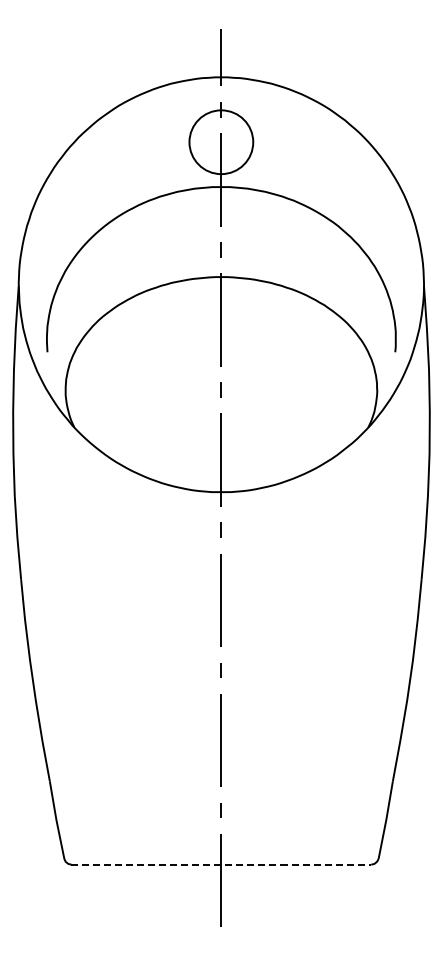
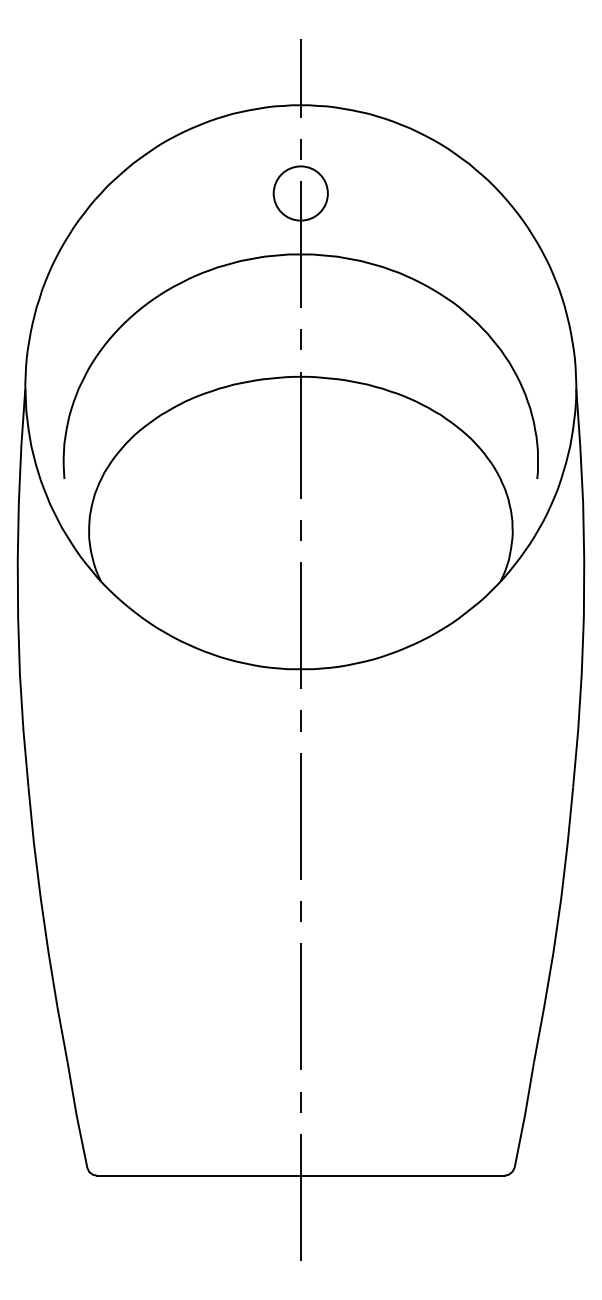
circle: (221, 142) -> (301, 193), size x0.62
line: (221, 864) -> (301, 1175), dashed -> solid

